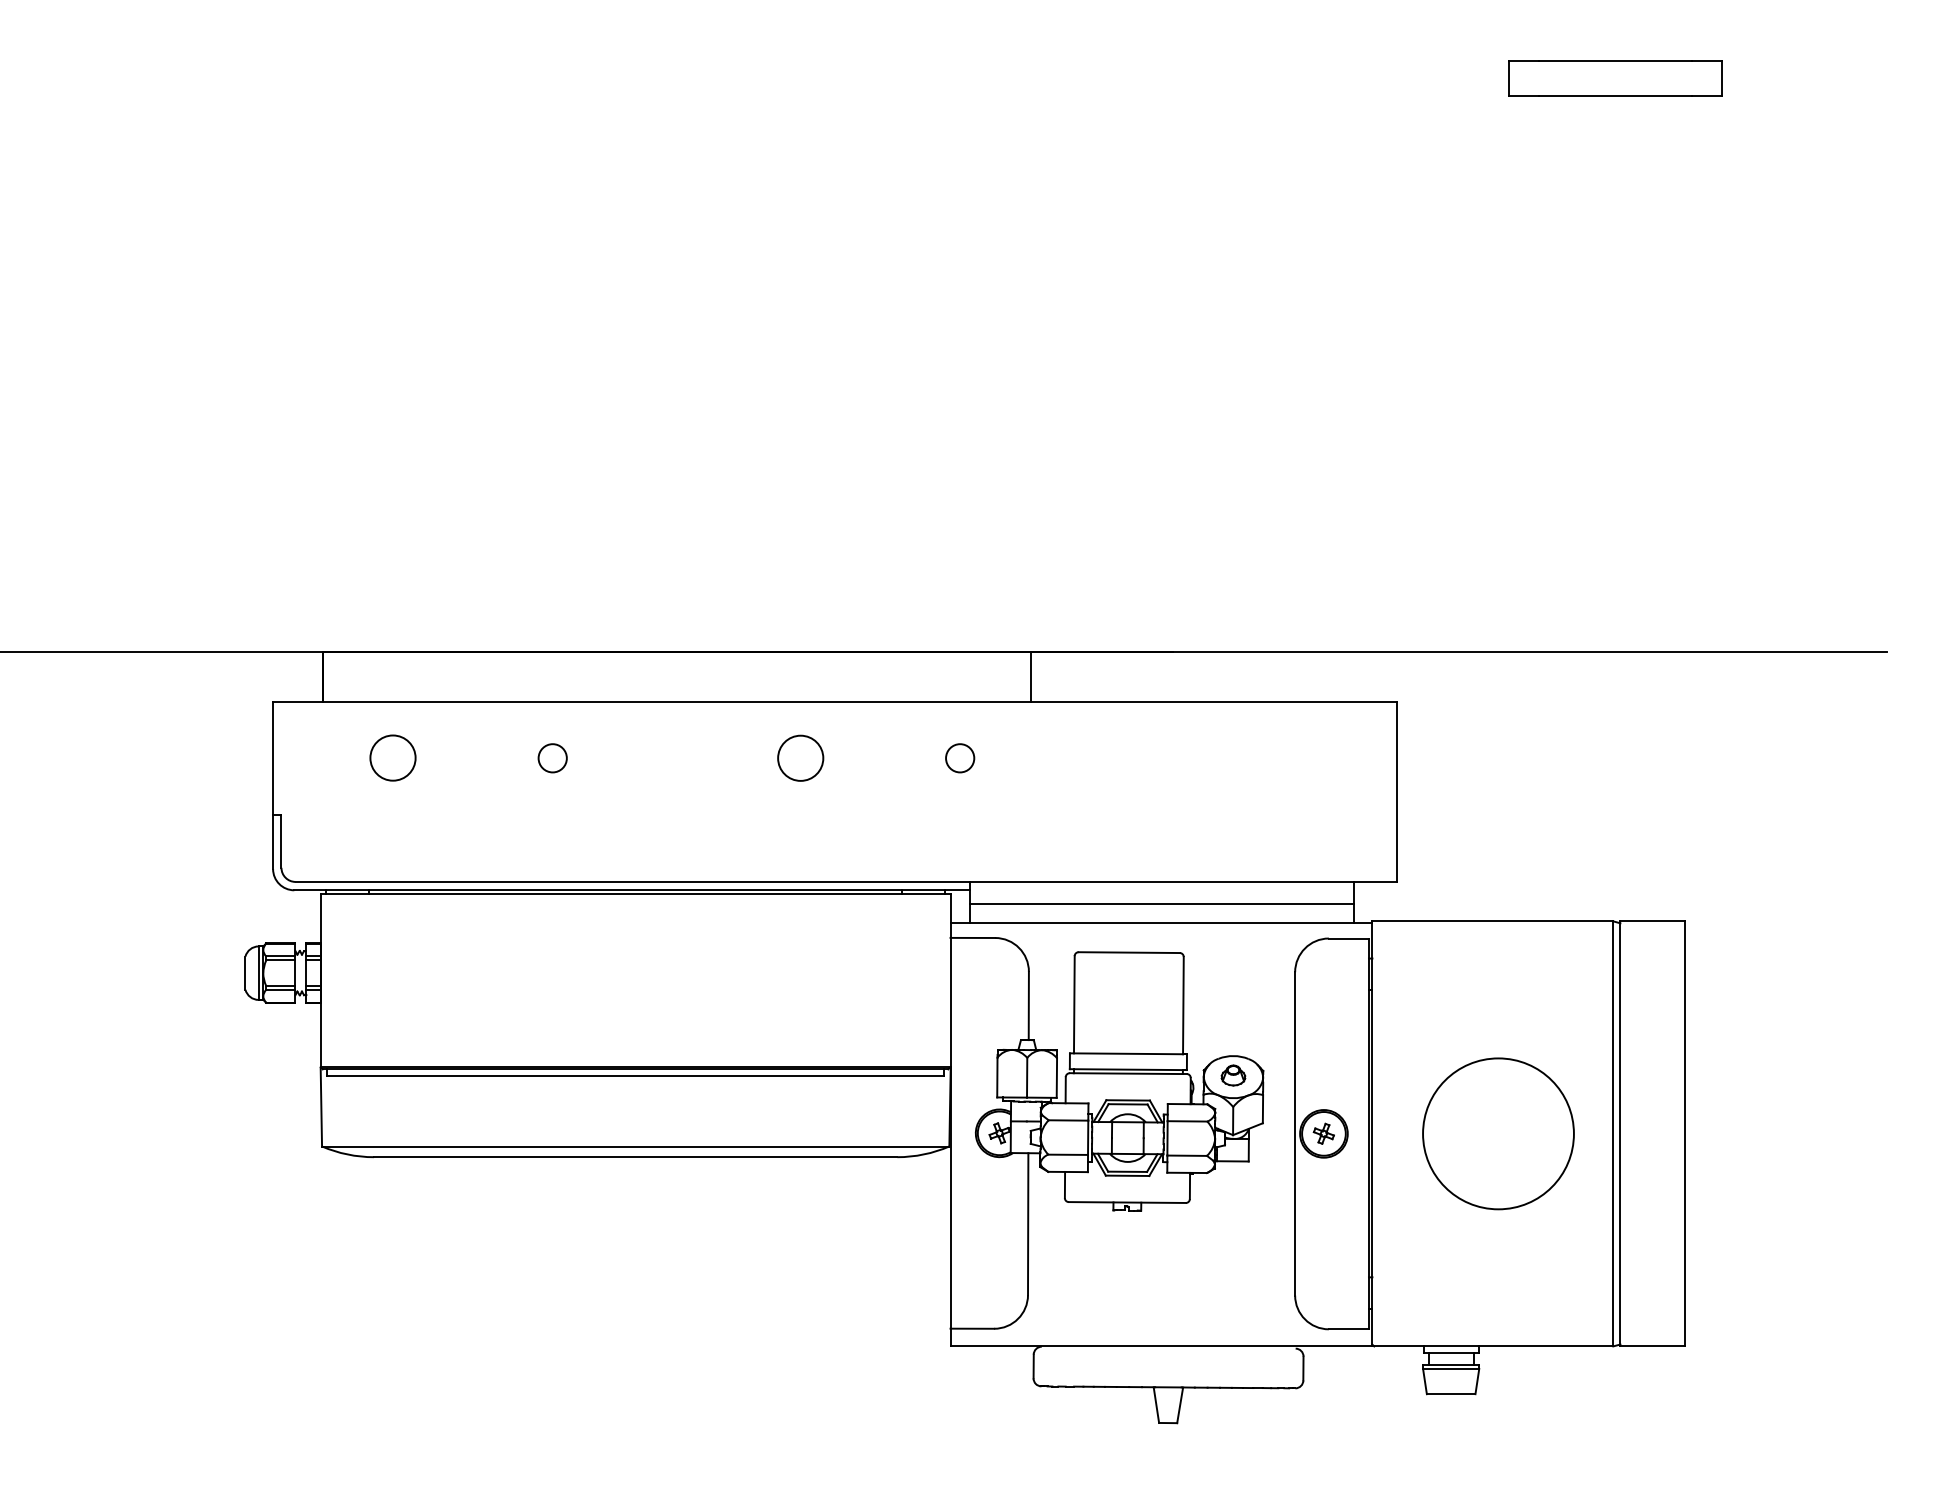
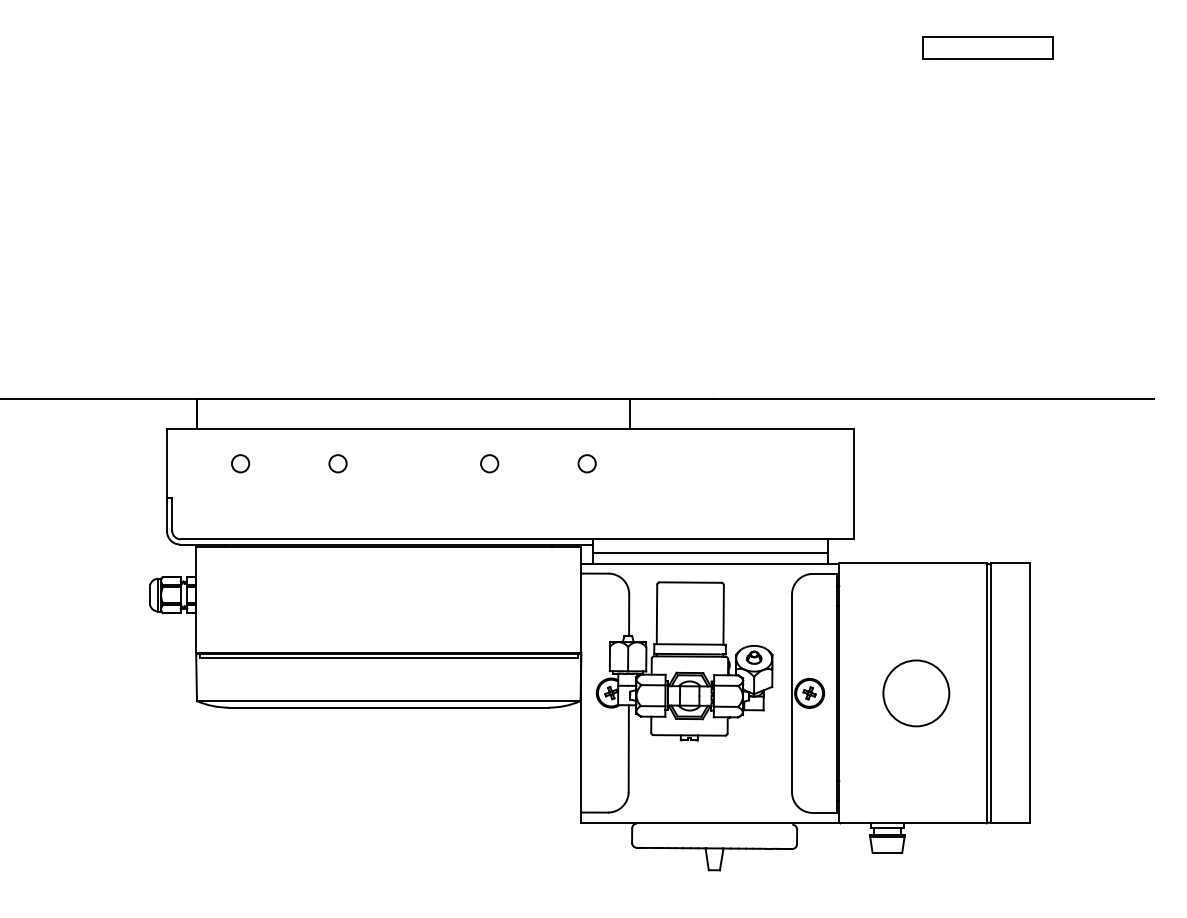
circle: (393, 757) -> (240, 463), size x0.62
circle: (800, 757) -> (489, 463), size x0.62
circle: (1498, 1134) -> (916, 693), size x0.71

